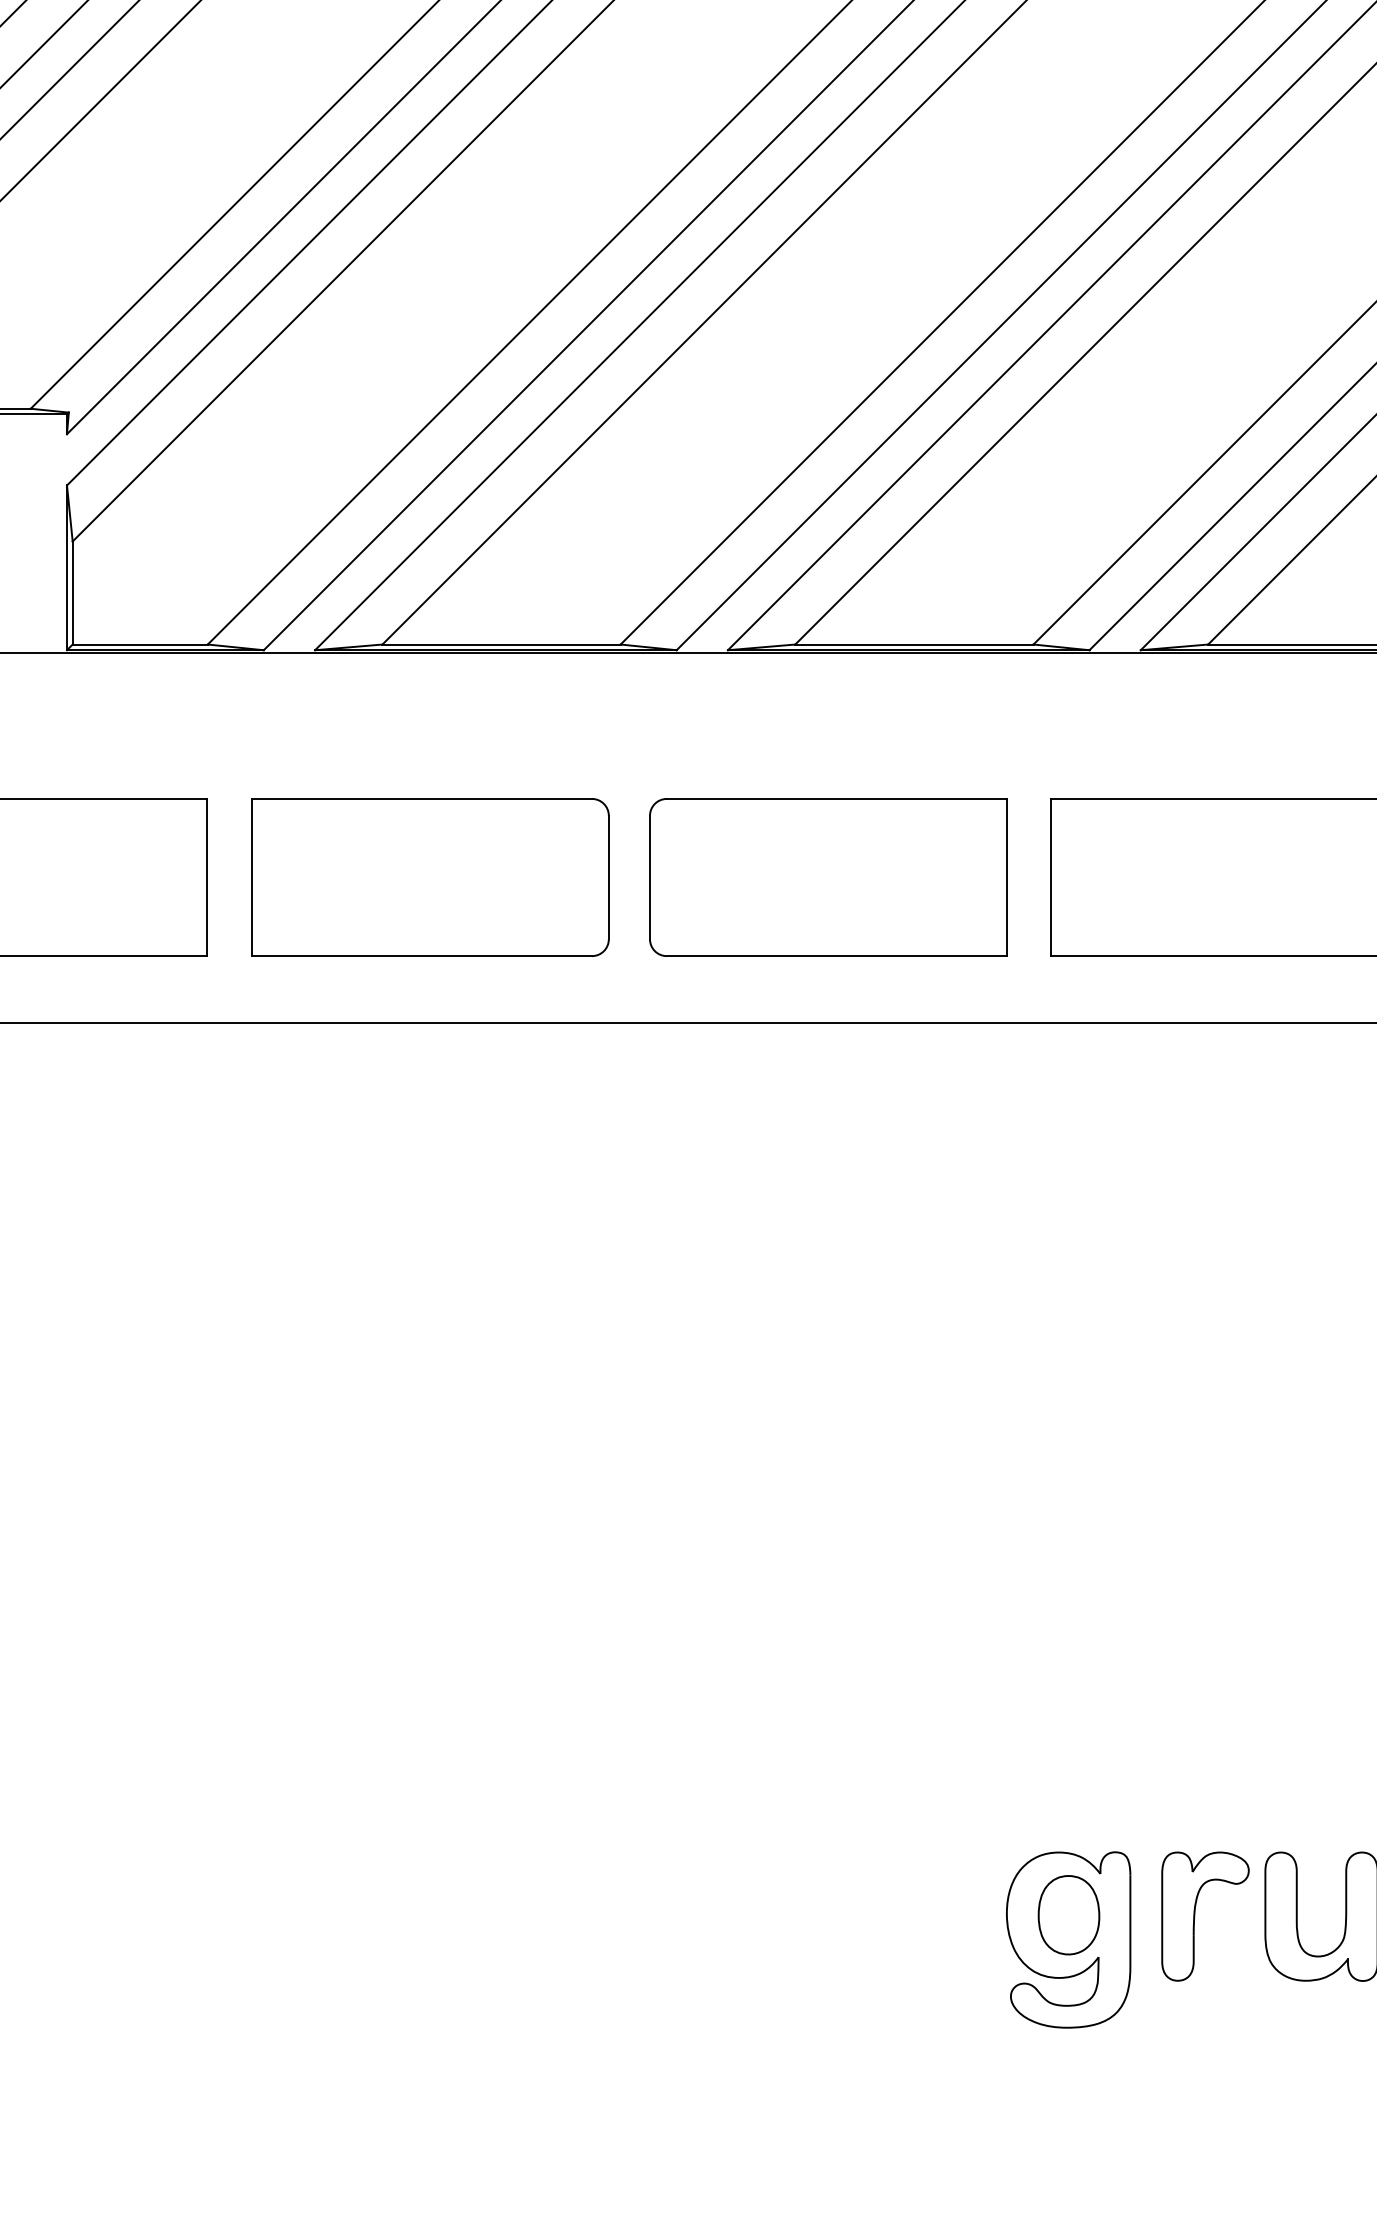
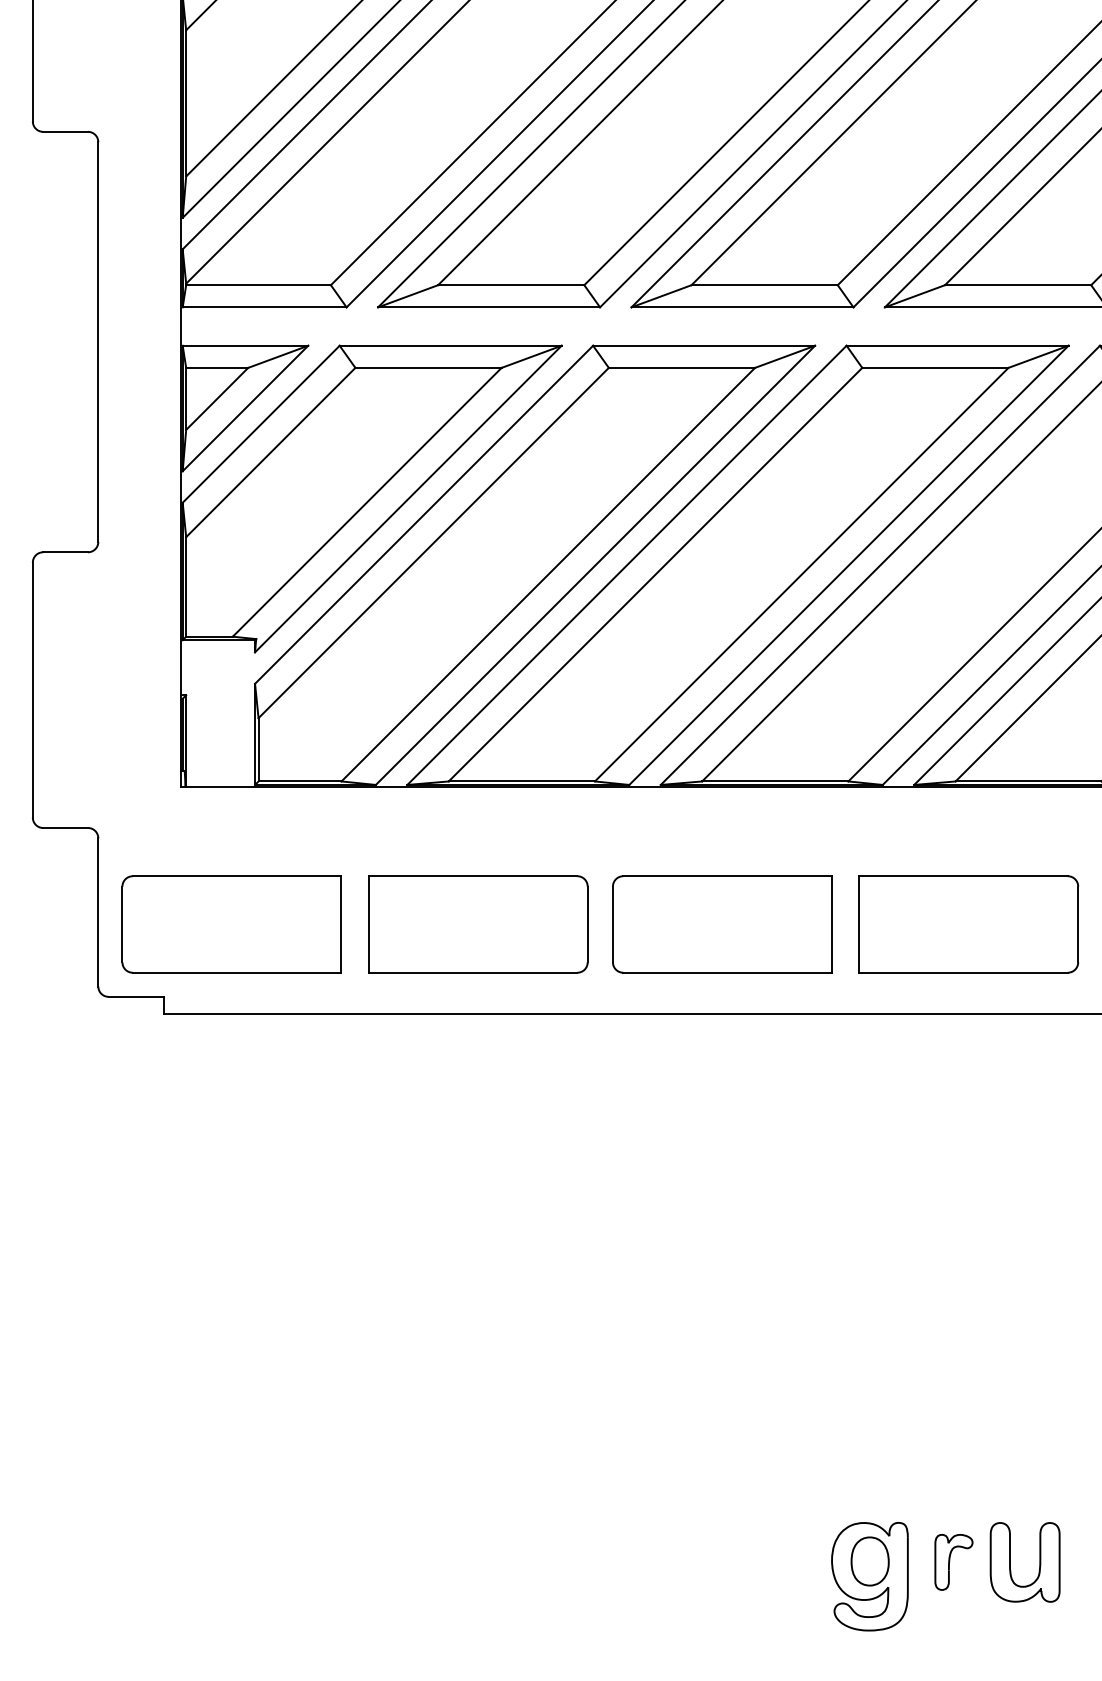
part: (1204, 1916) -> (953, 1562), size x0.7

